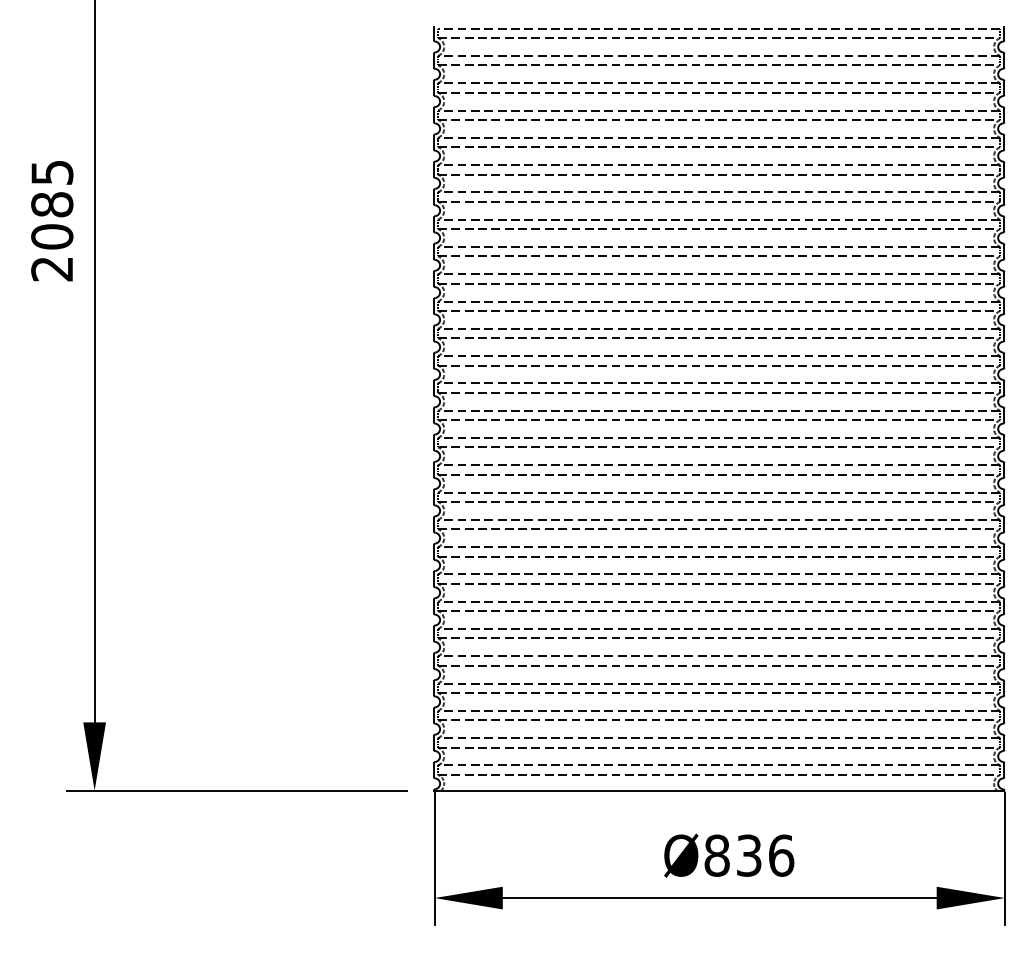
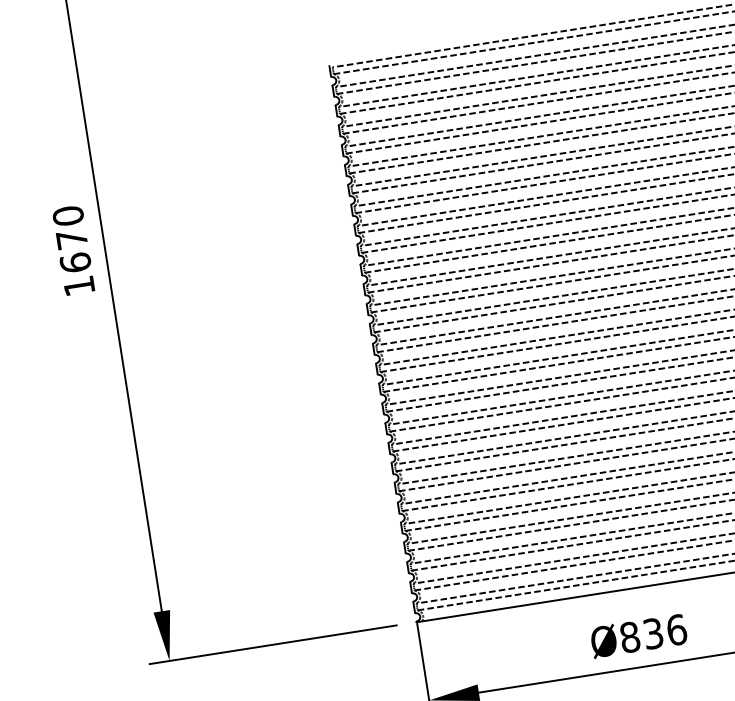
text: (52, 220) -> (73, 250), 2085 -> 1670

